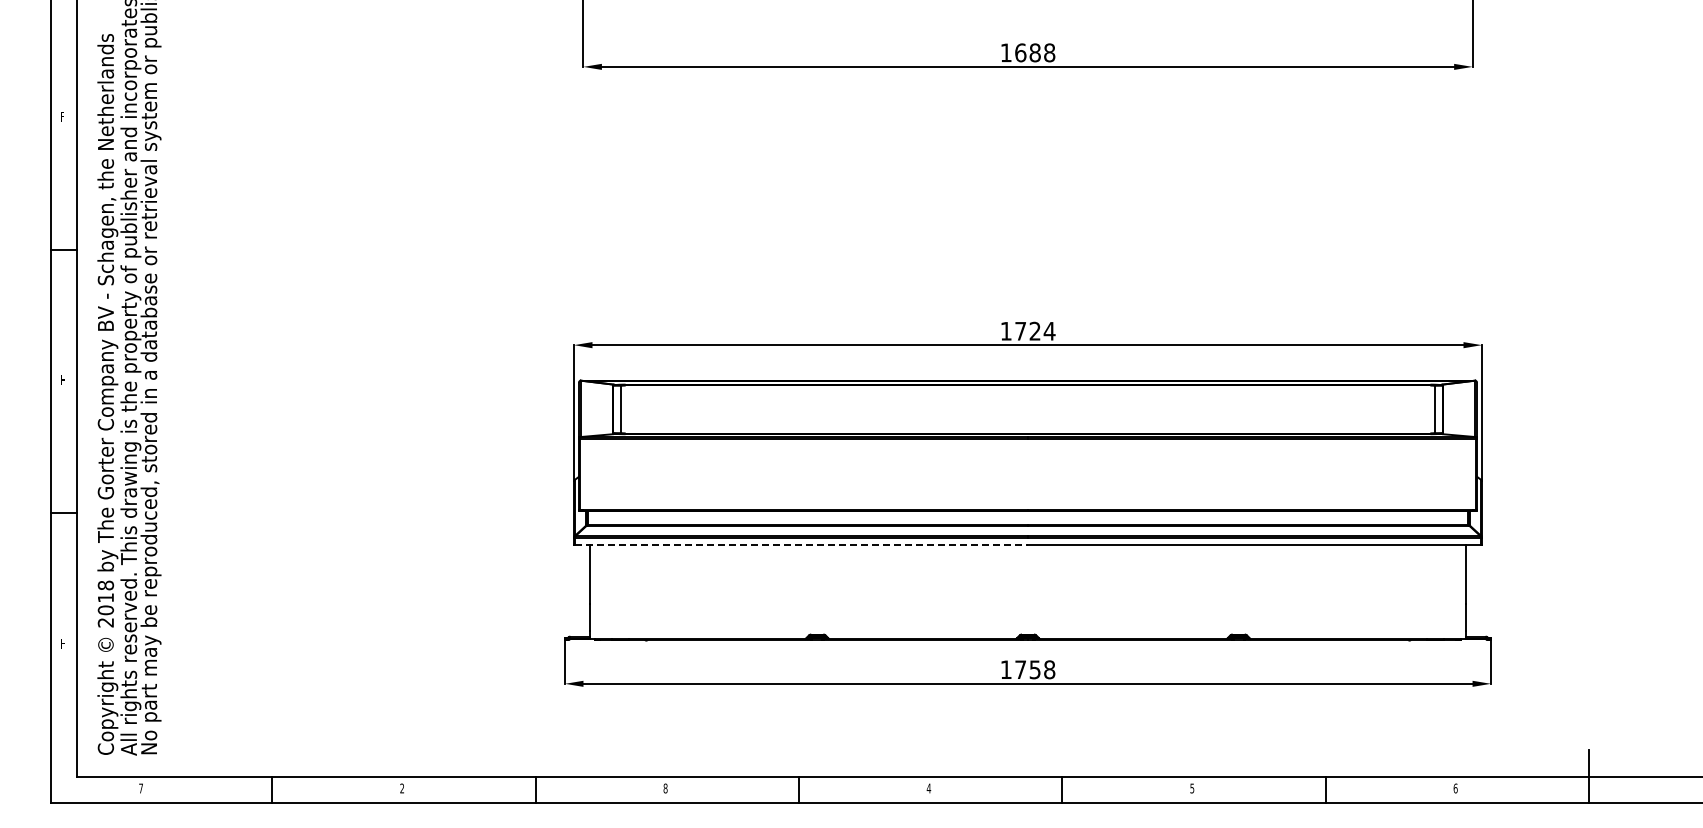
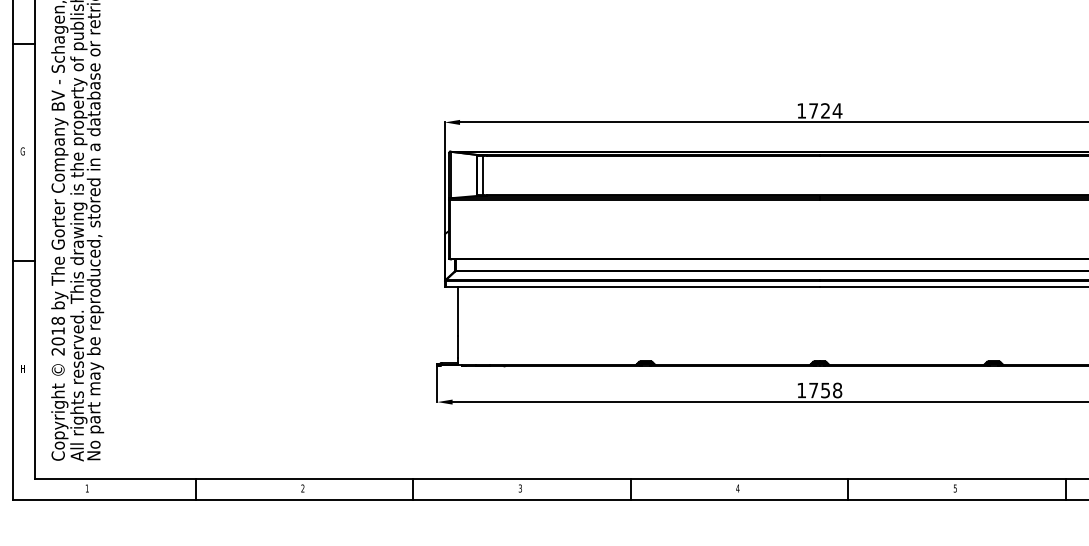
text: (62, 380) -> (22, 151), H -> G
line: (802, 544) -> (633, 287), dashed -> solid
text: (140, 788) -> (86, 488), 7 -> 1
text: (665, 788) -> (520, 488), 8 -> 3

